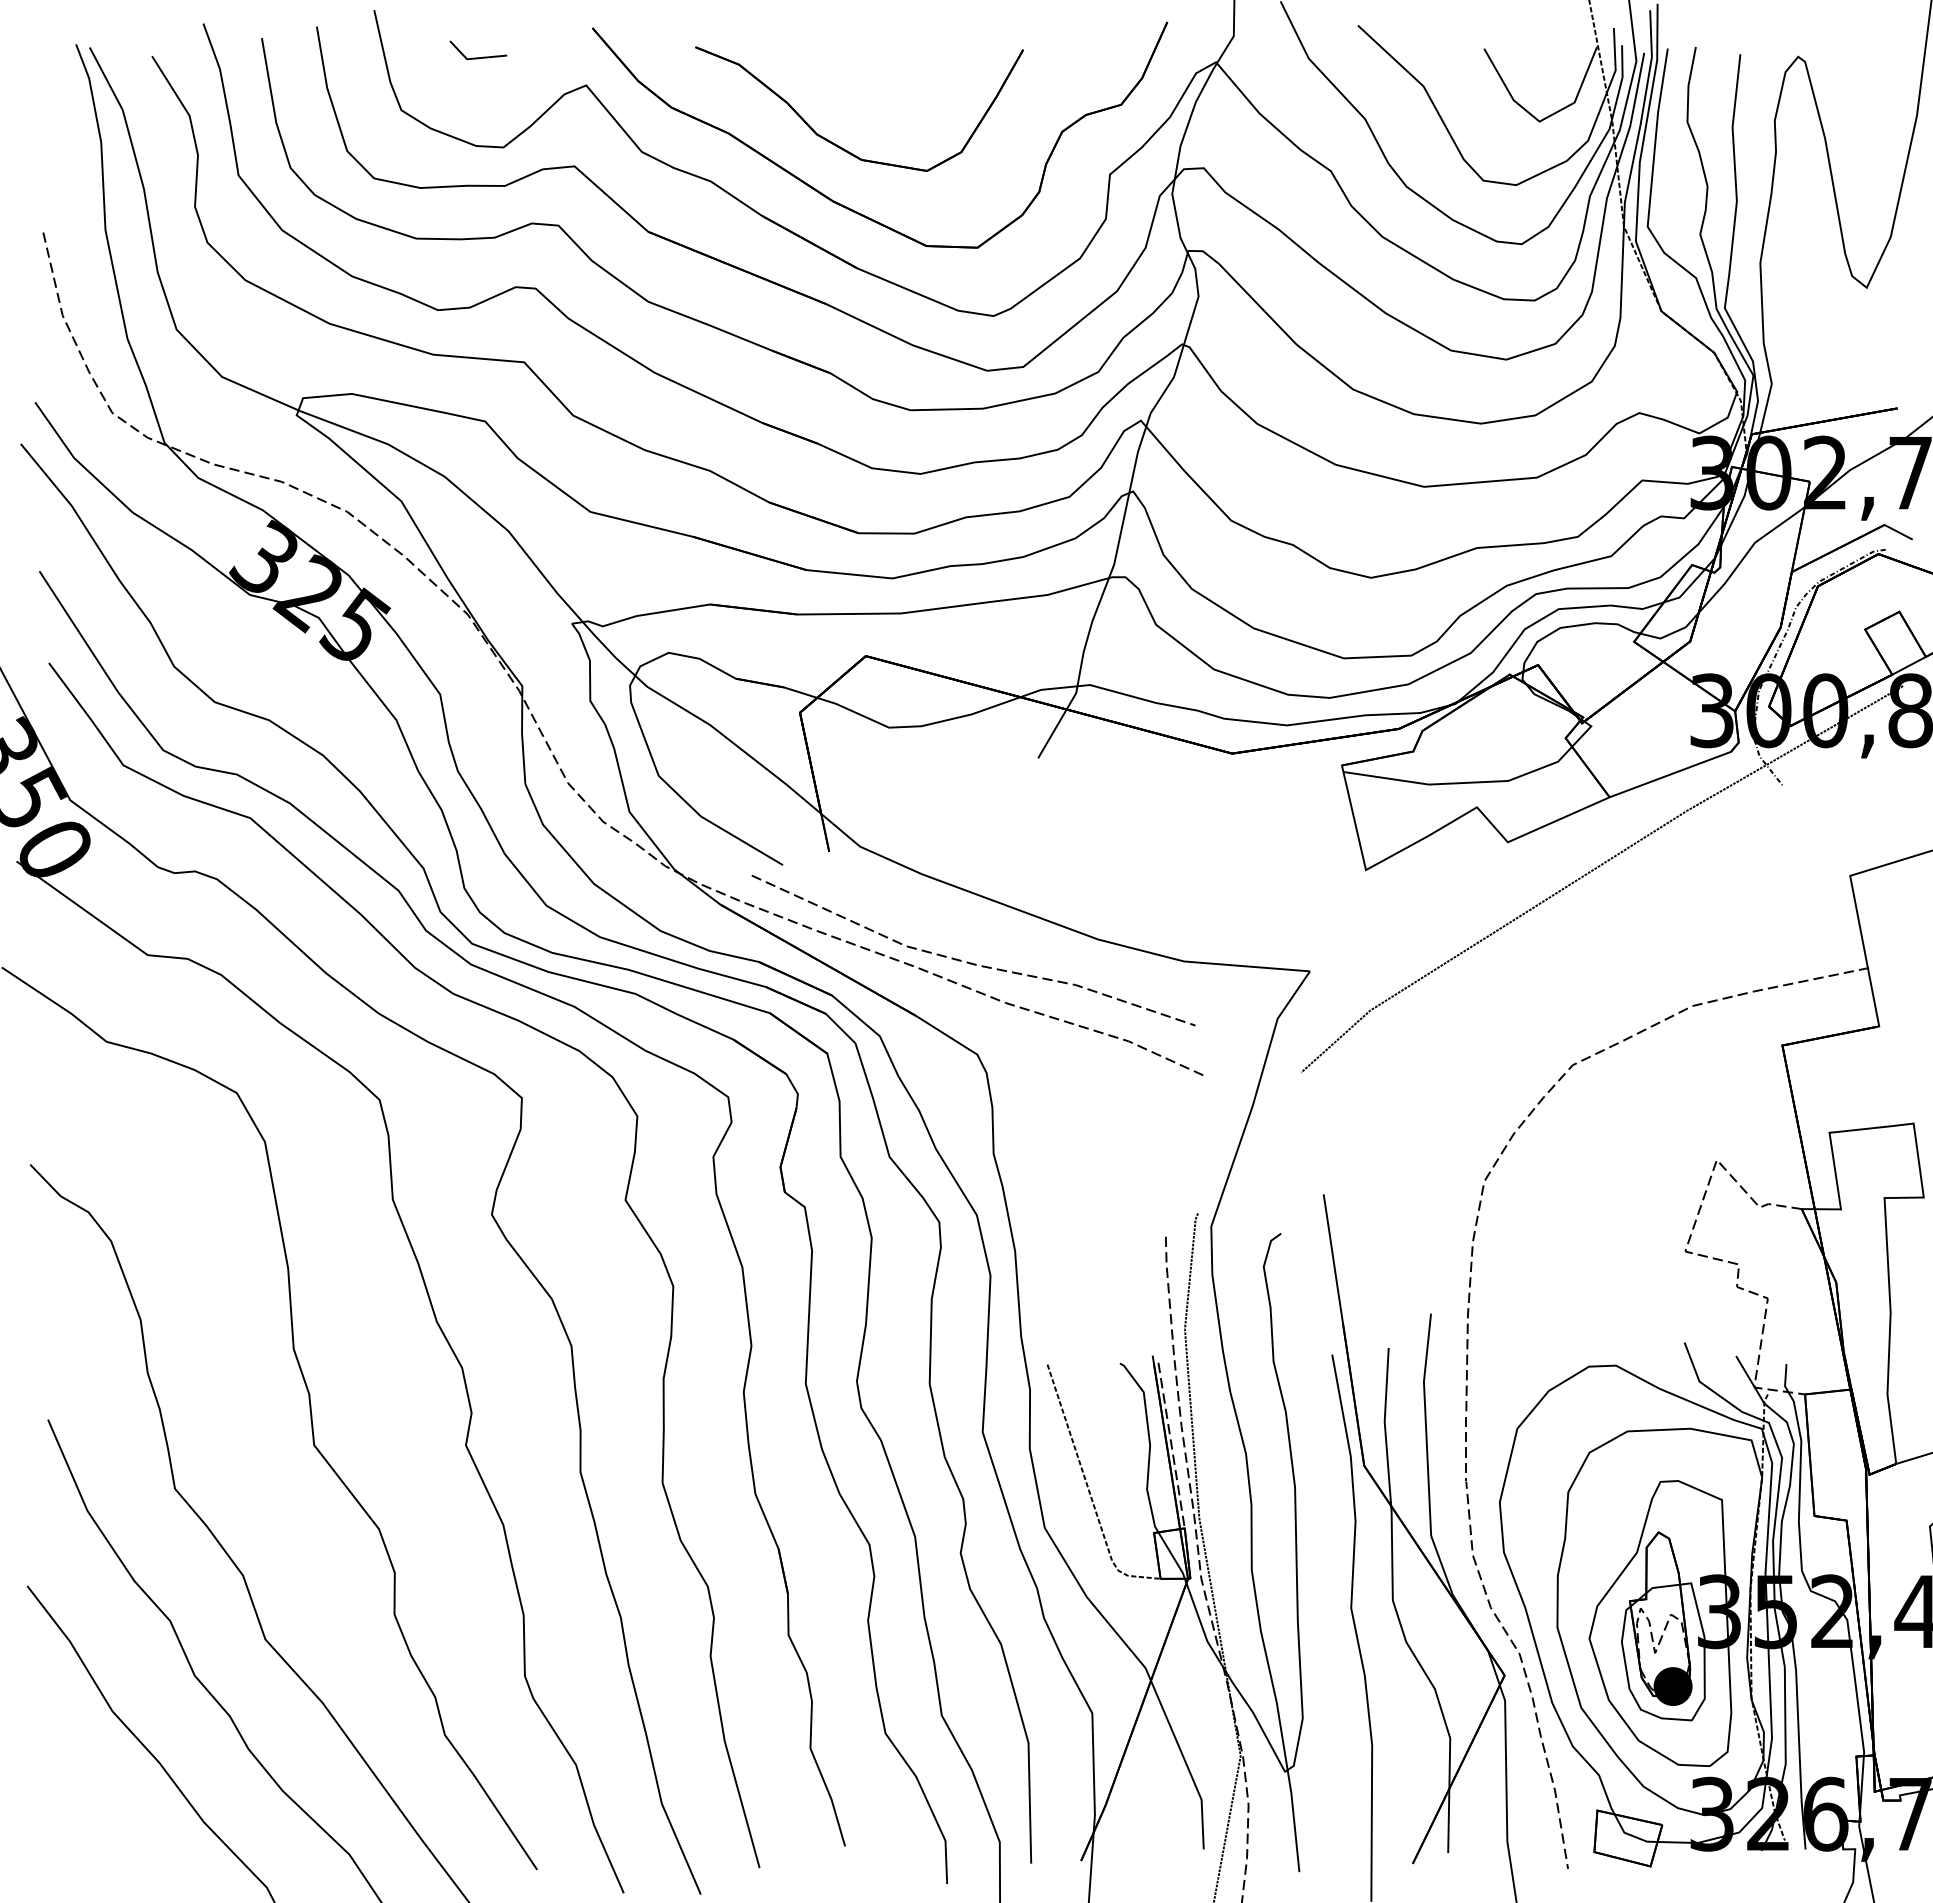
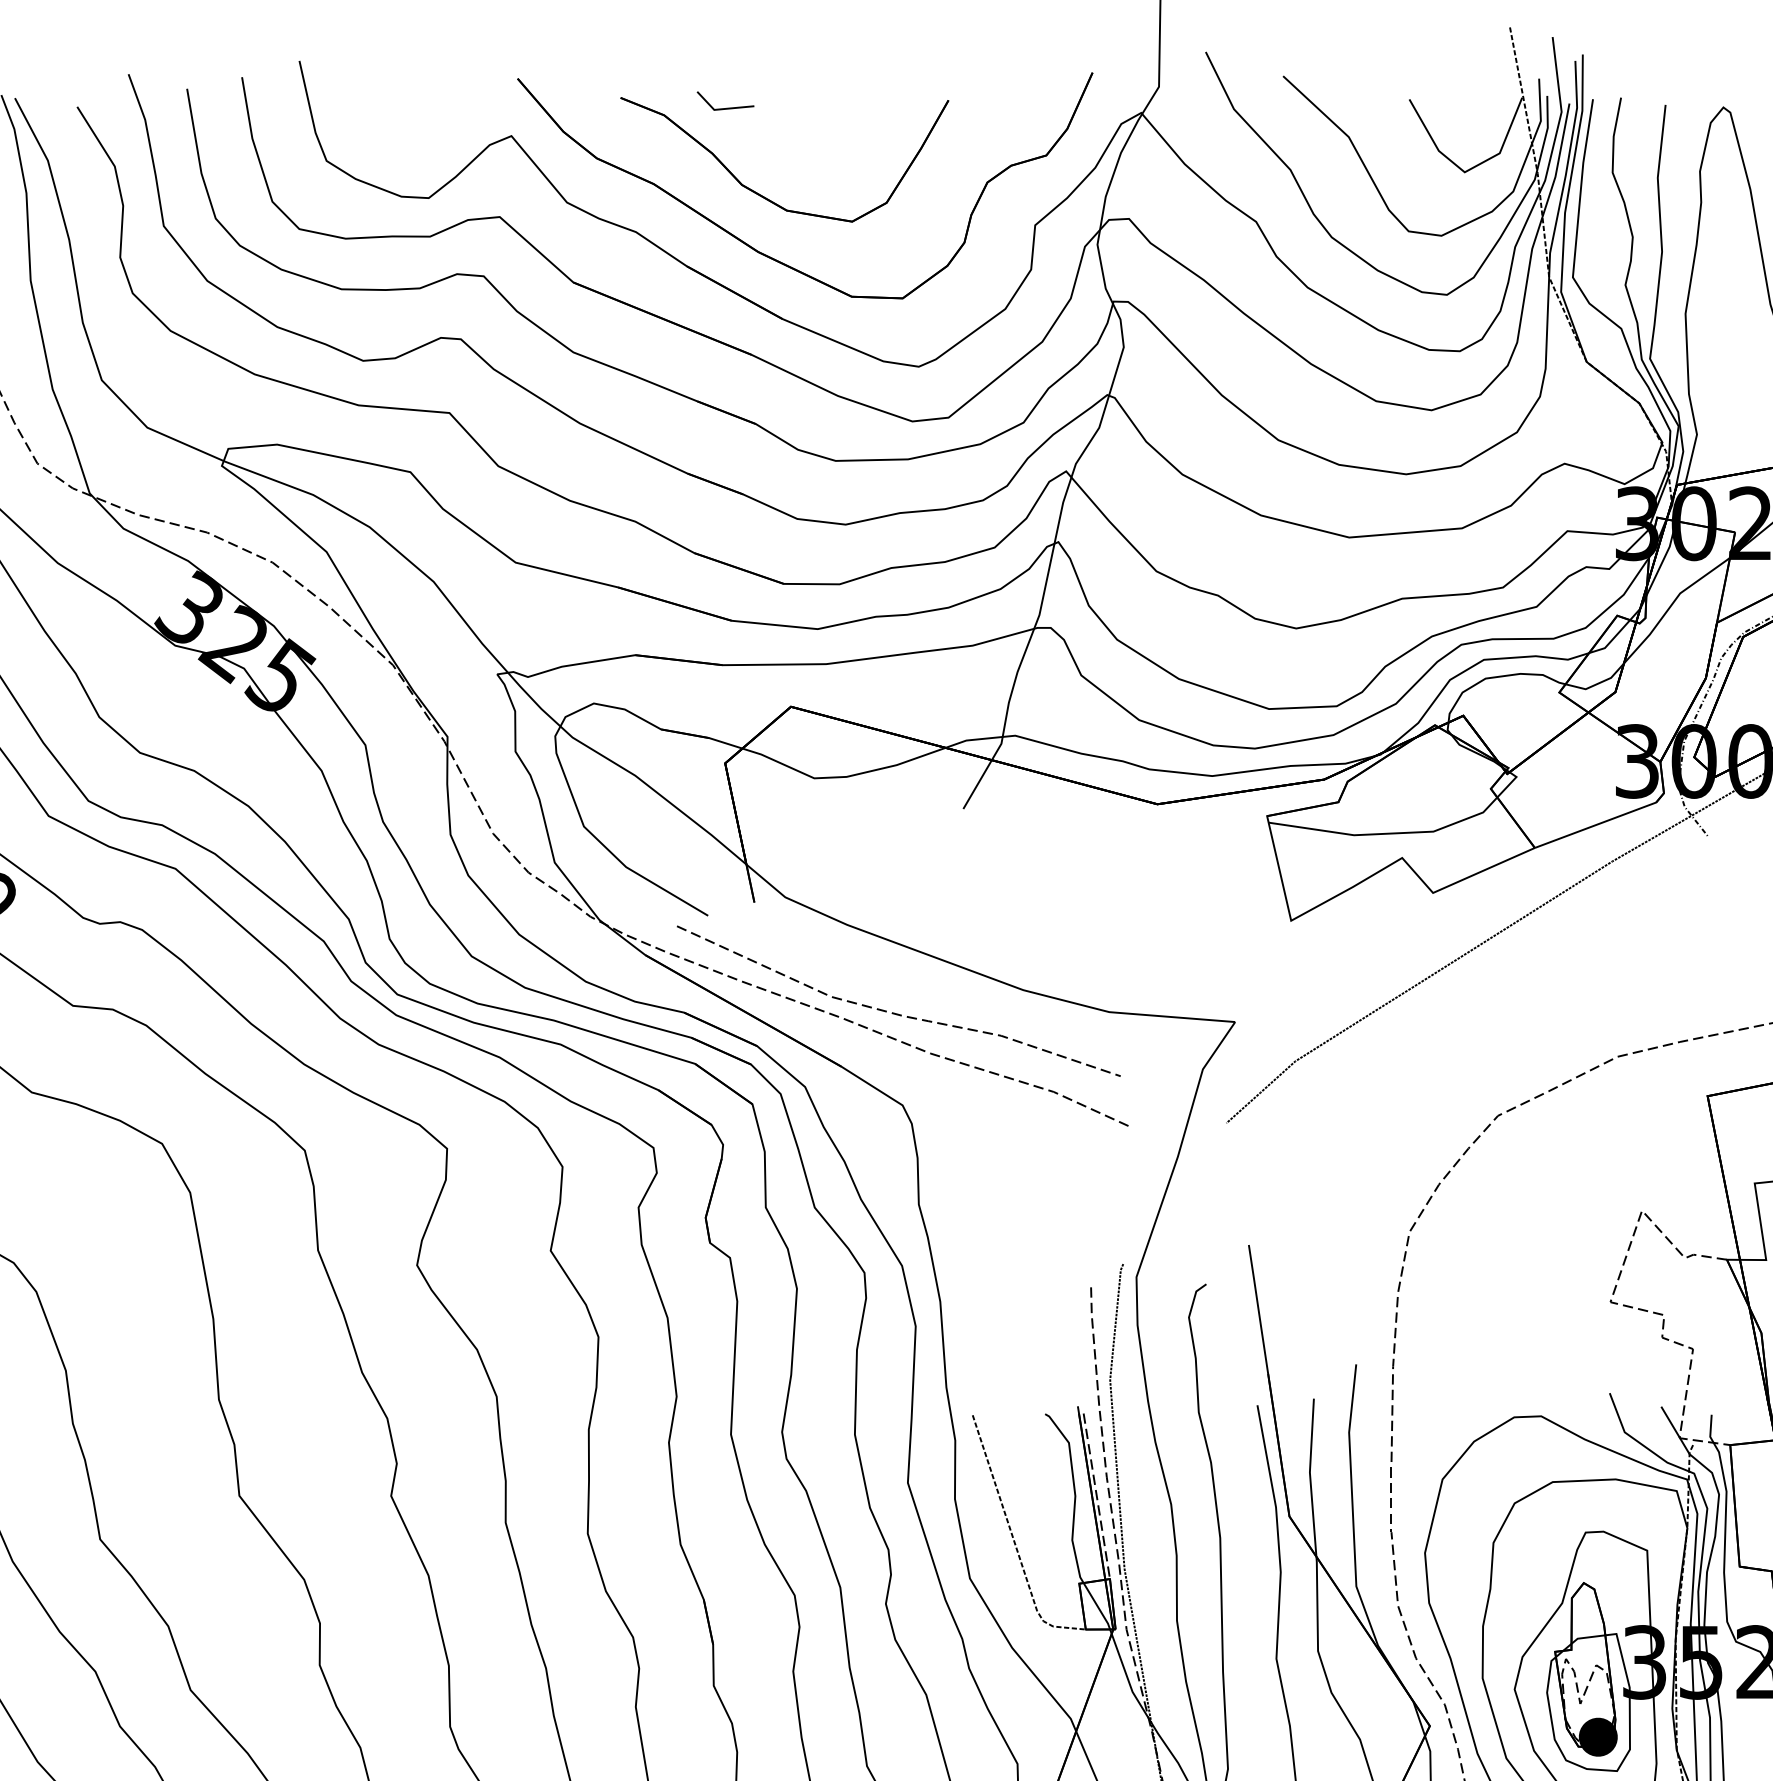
line: (478, 57) -> (725, 108), moved

